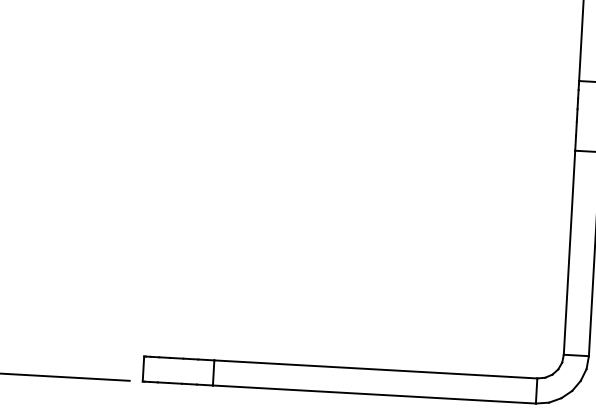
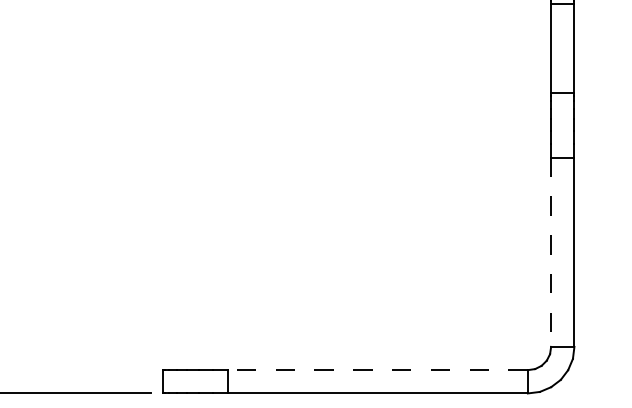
line: (569, 253) -> (551, 252), solid -> dashed
line: (375, 369) -> (377, 370), solid -> dashed

